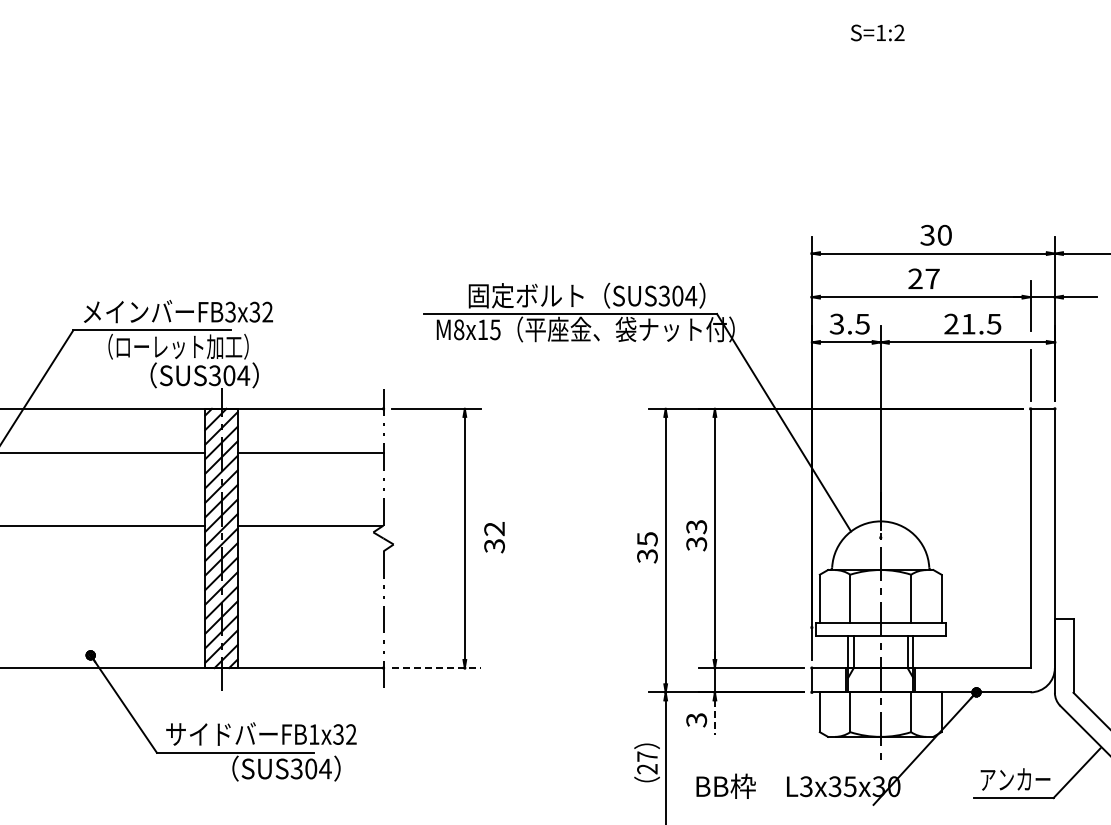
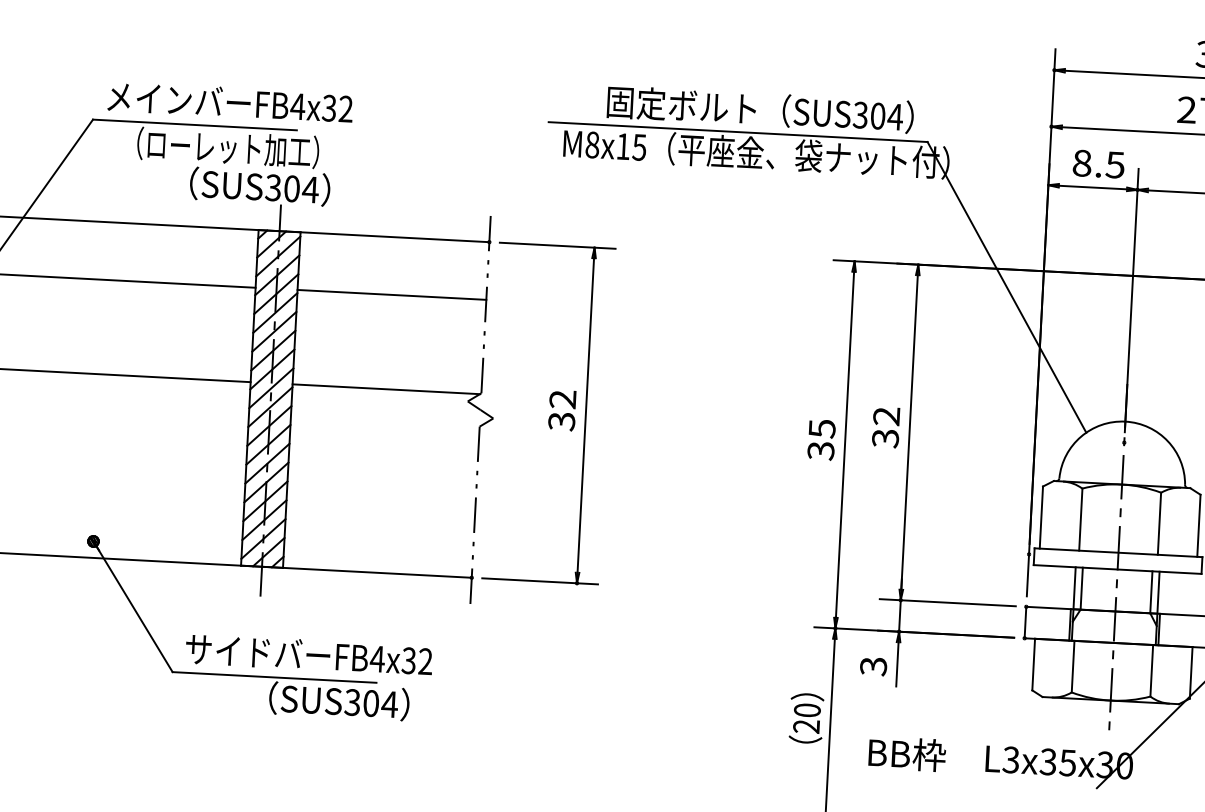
text: (230, 311) -> (297, 105), FB3x32 -> FB4x32
text: (836, 323) -> (1081, 162), 3.5 -> 8.5
text: (696, 527) -> (886, 417), 33 -> 32
text: (494, 537) -> (562, 410), moved
line: (436, 668) -> (540, 581), dashed -> solid
line: (714, 718) -> (896, 665), dashed -> solid
text: (313, 734) -> (376, 659), FB1x32 -> FB4x32
text: (647, 756) -> (807, 710), 27 -> 20

